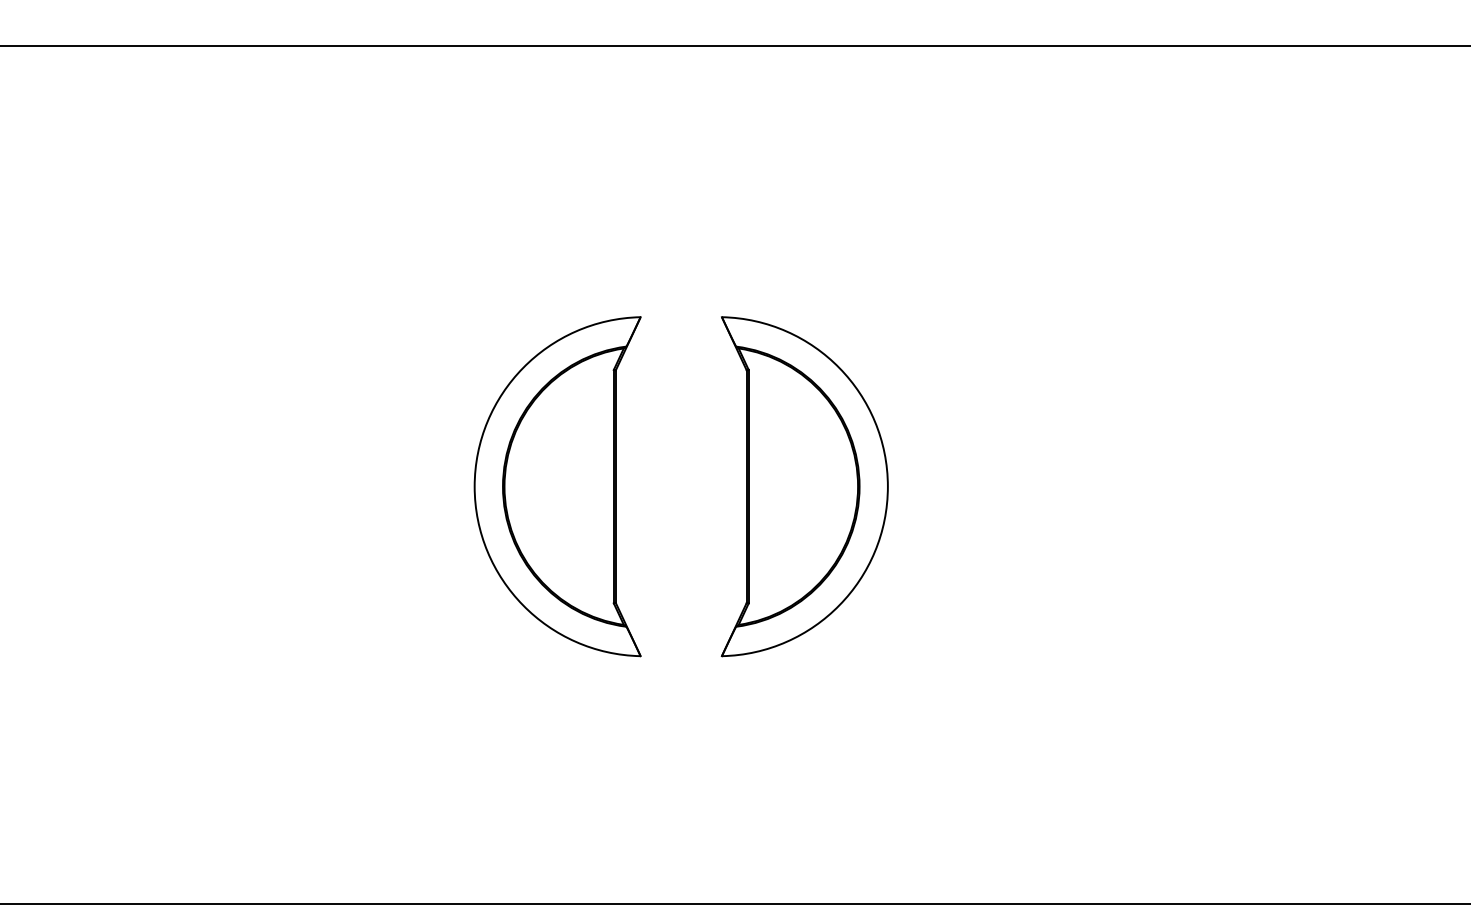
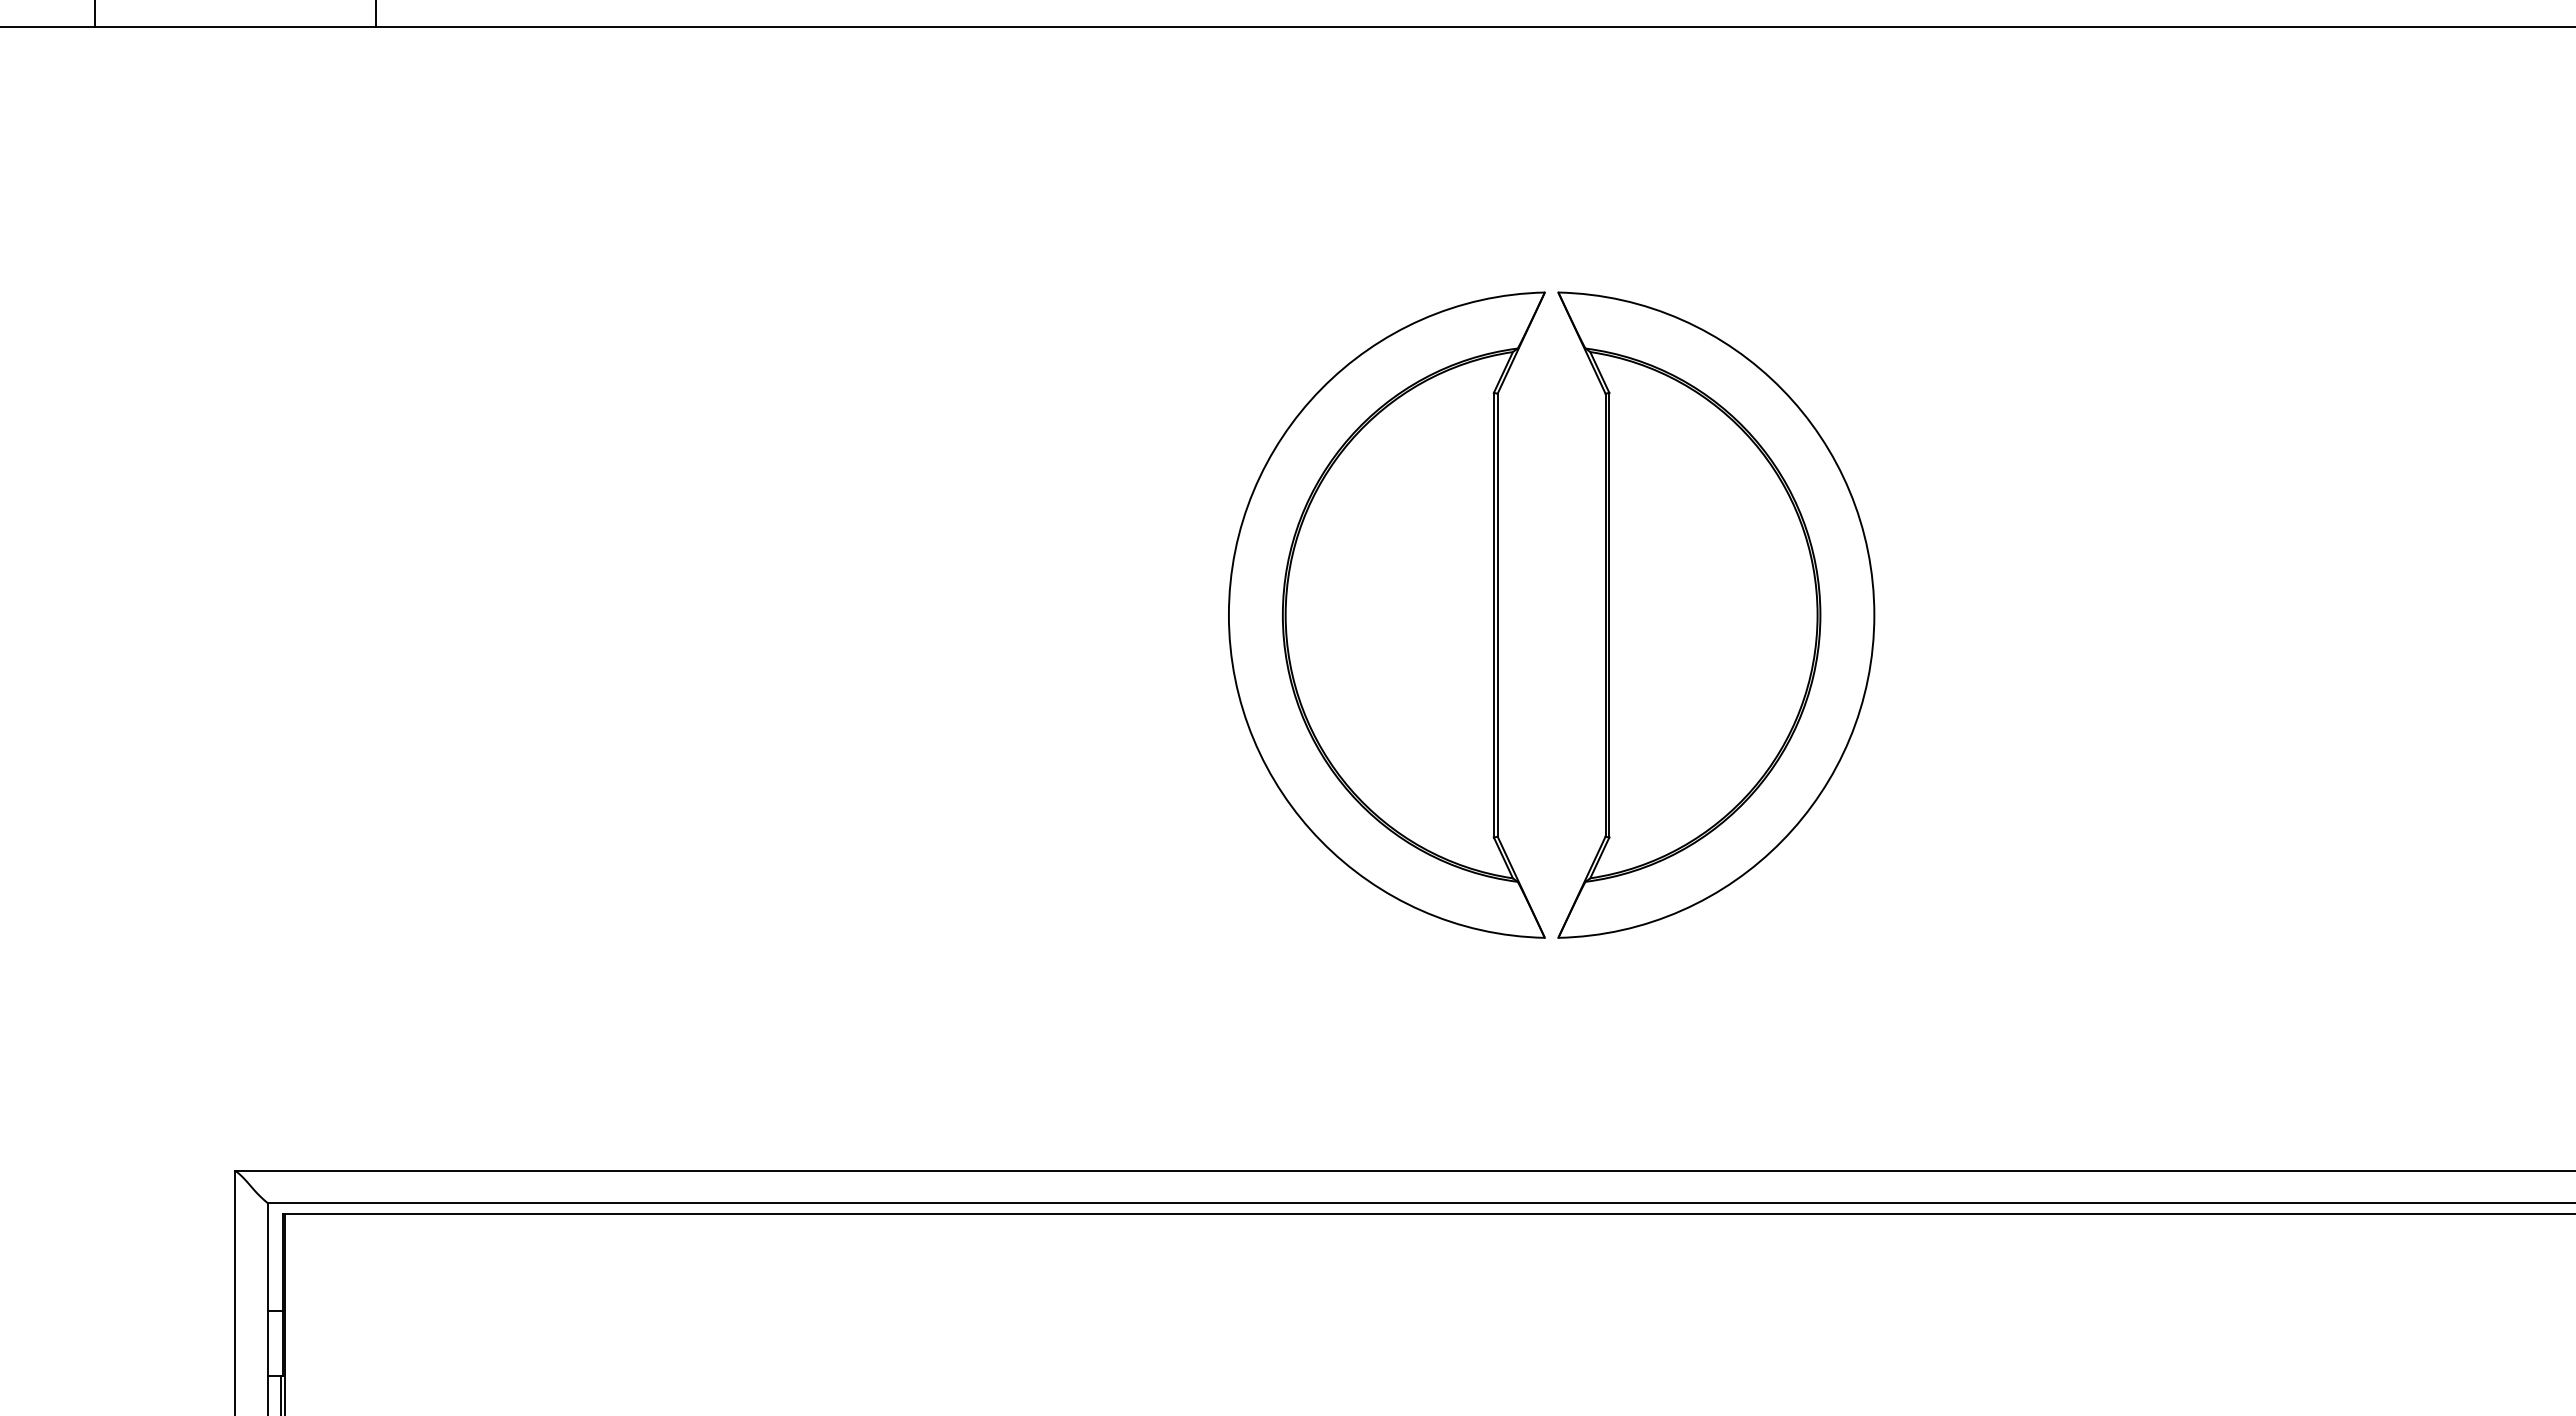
part: (557, 486) -> (1386, 614), size x1.43
part: (804, 486) -> (1716, 614), size x1.43

